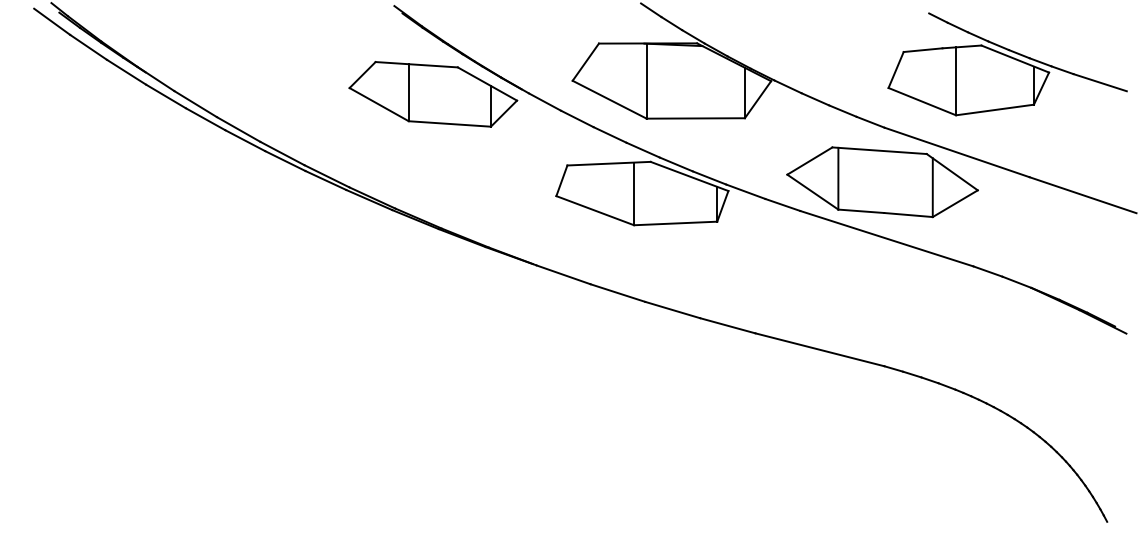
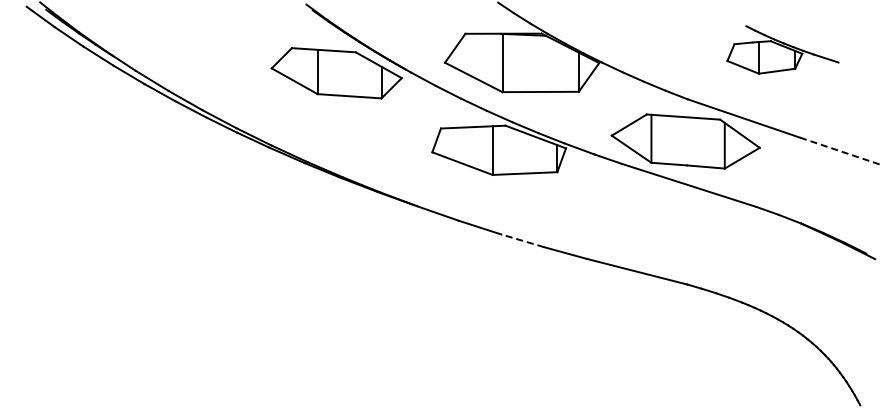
part: (1007, 63) -> (782, 49), size x0.6
line: (1083, 195) -> (841, 151), solid -> dashed
line: (672, 309) -> (522, 240), solid -> dashed

